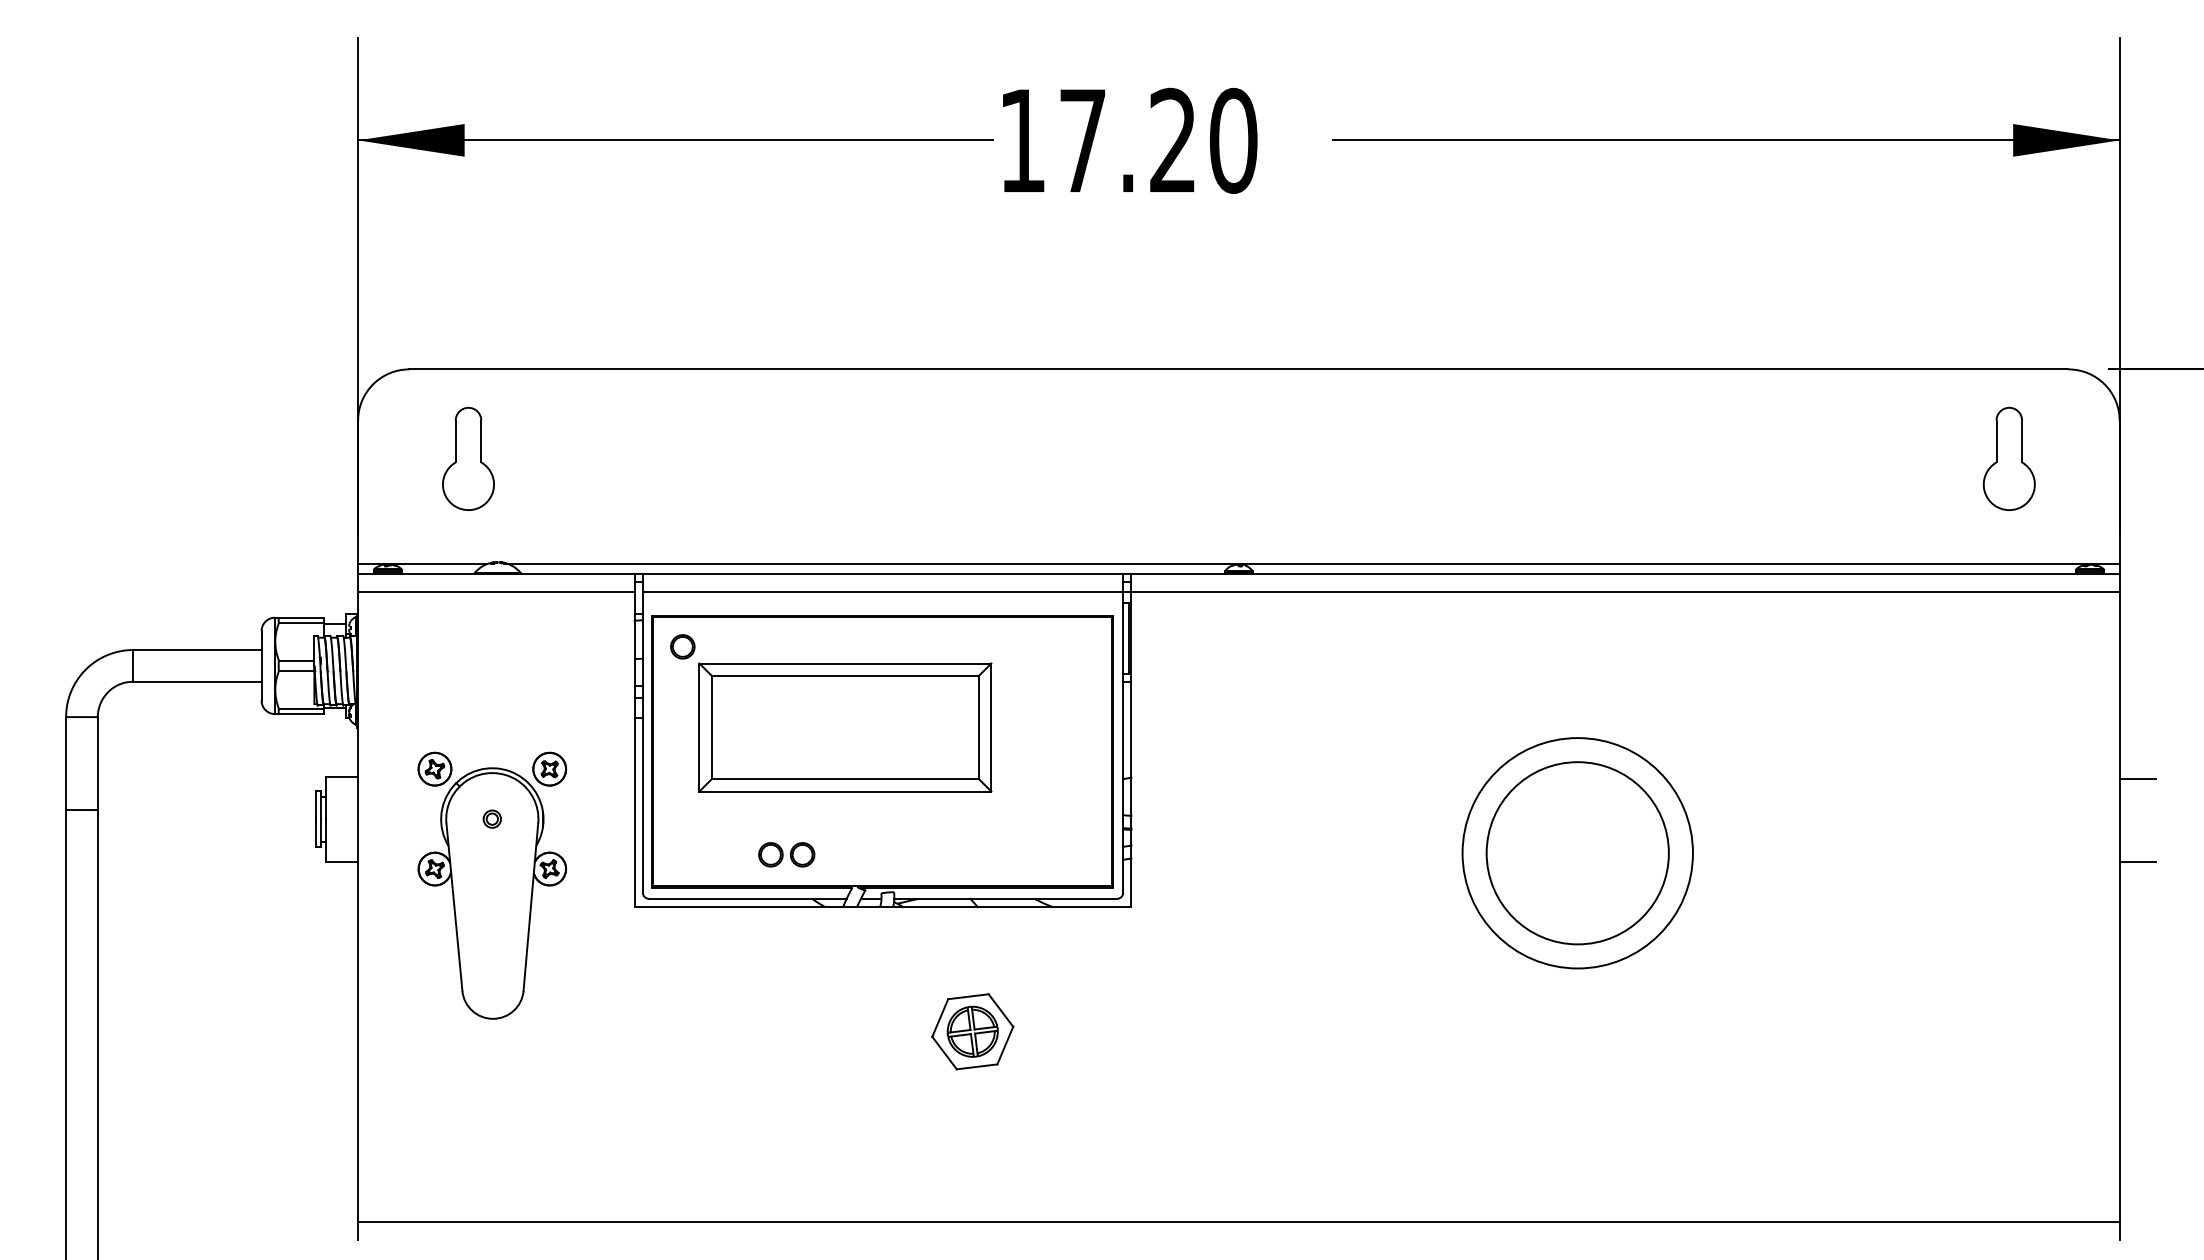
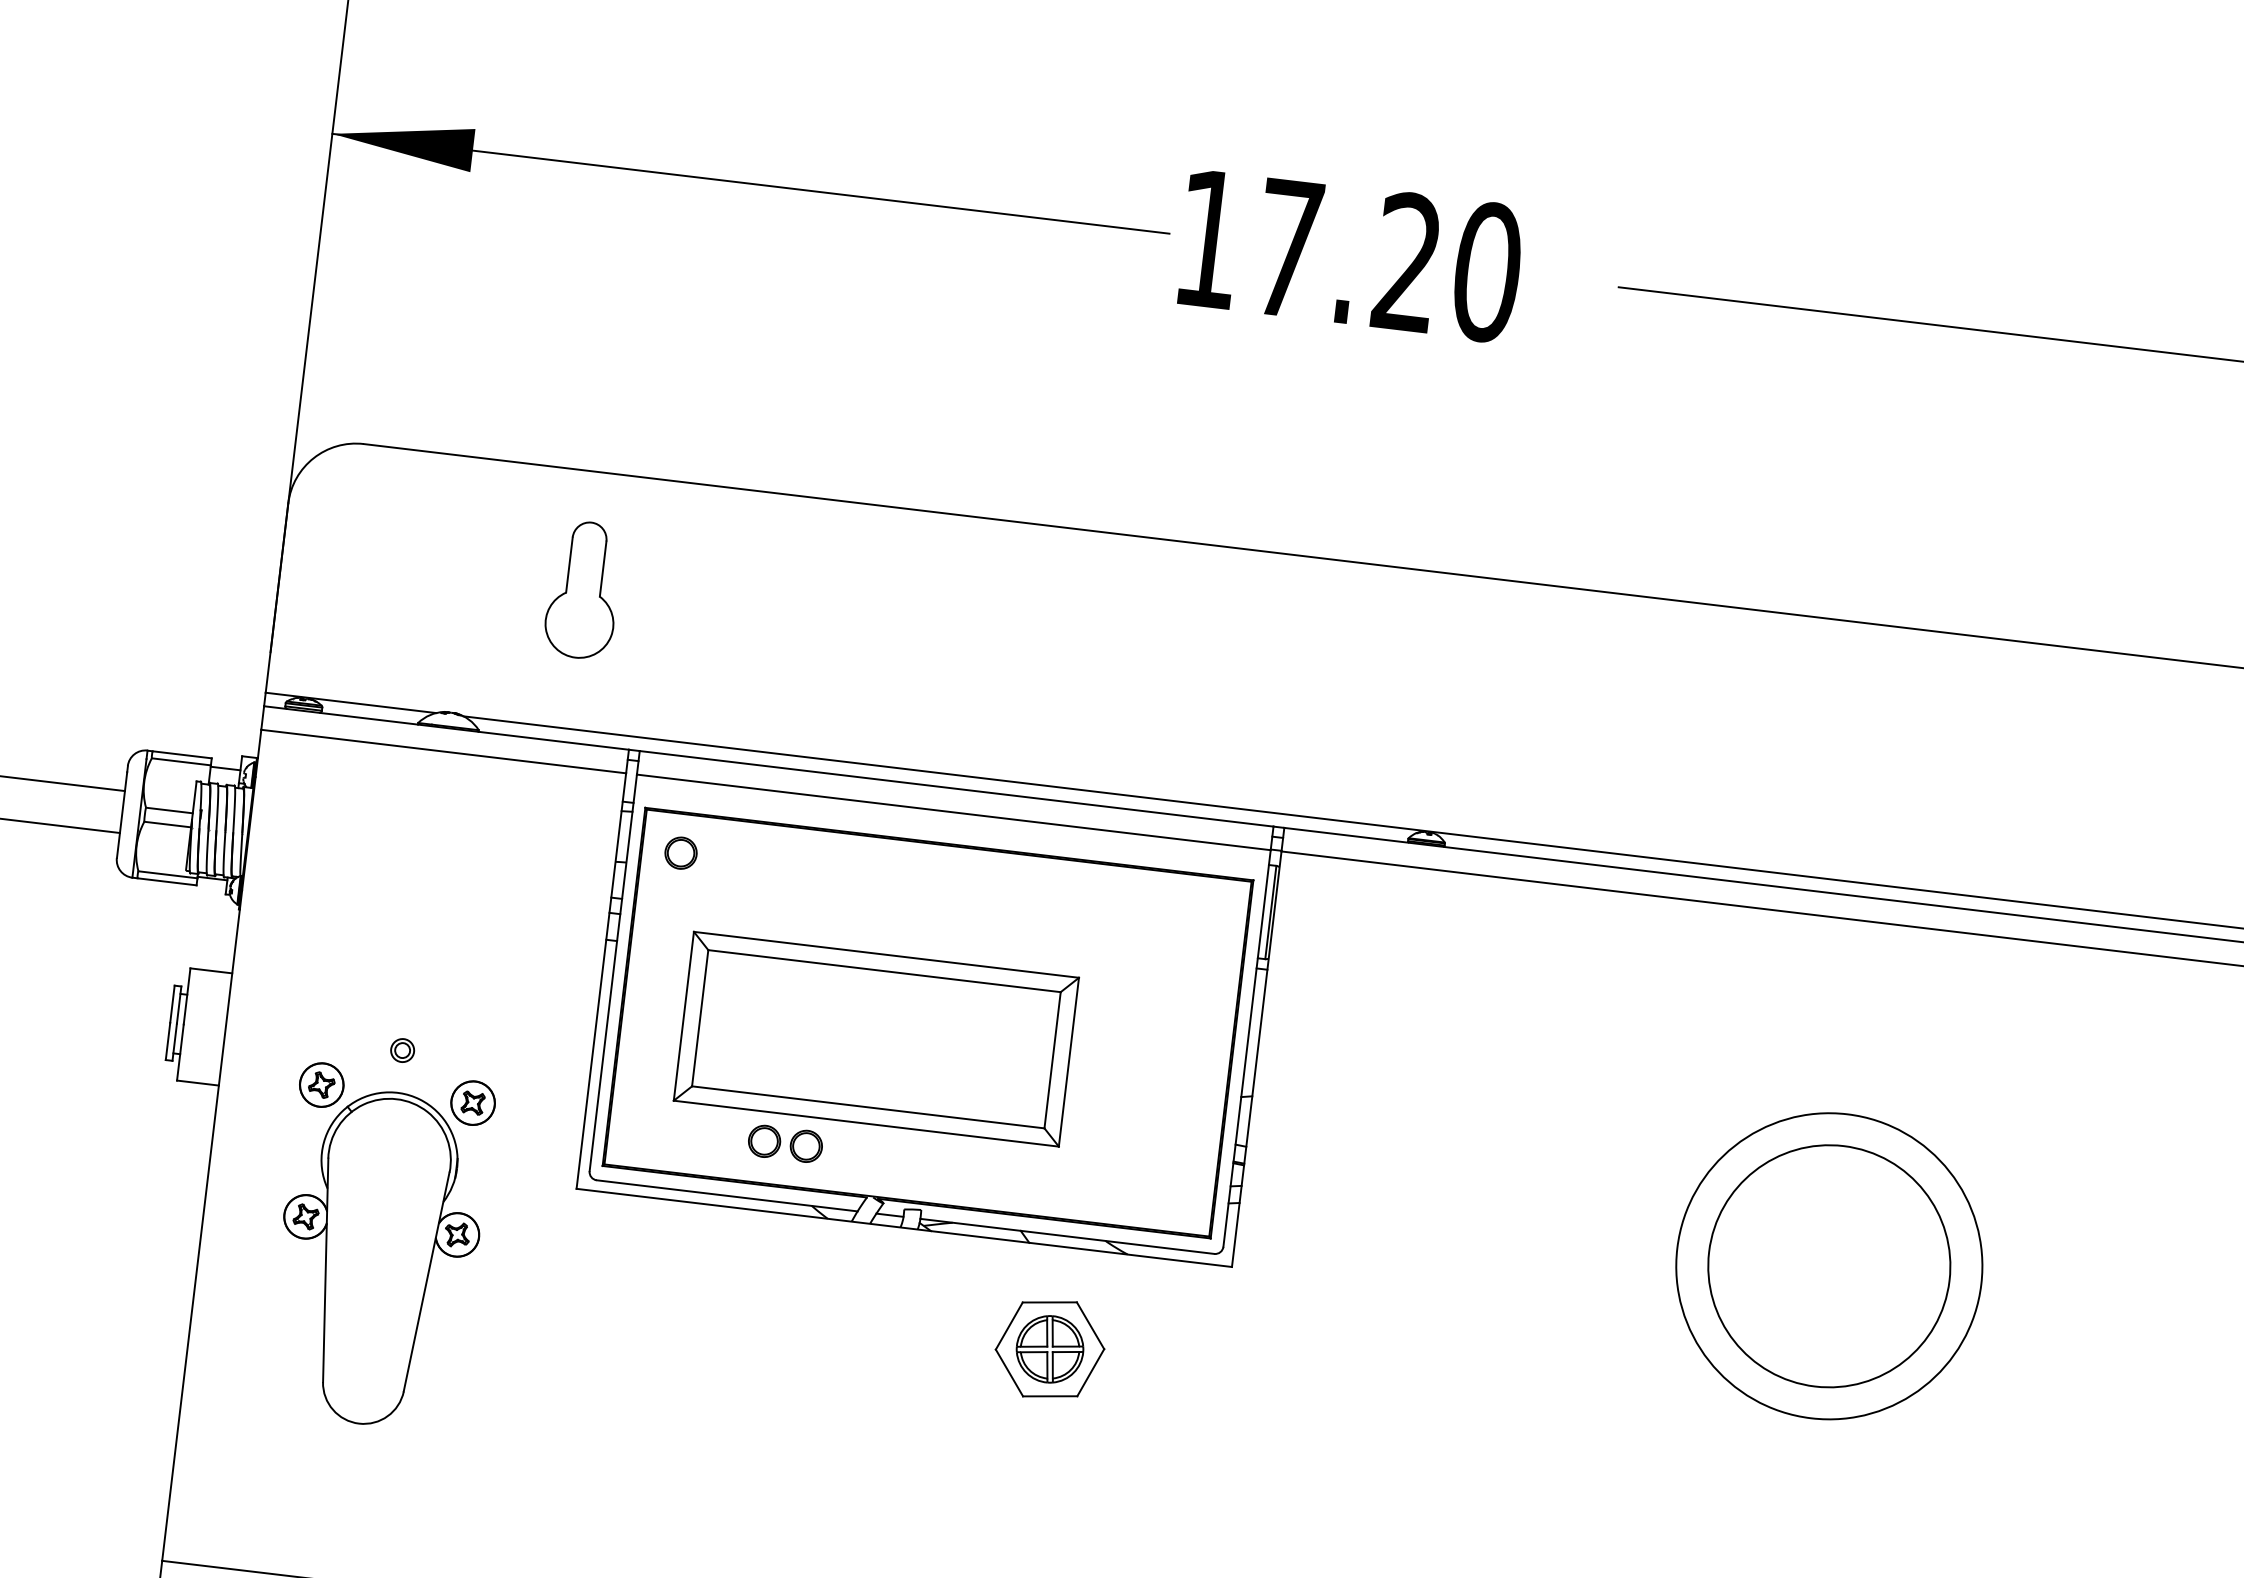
part: (468, 458) -> (583, 589), moved
part: (845, 727) -> (876, 1039), moved
part: (492, 885) -> (379, 1247), moved
part: (972, 1031) -> (1049, 1348), moved

